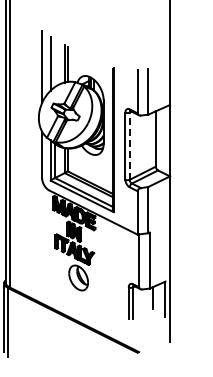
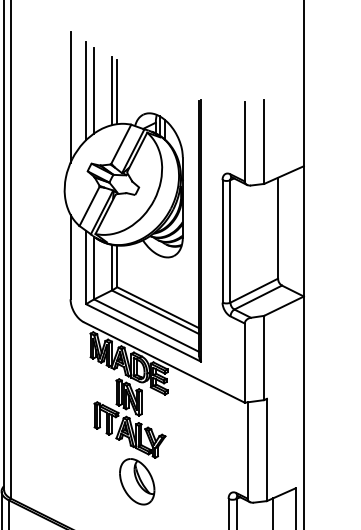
line: (55, 63) -> (94, 90), added
line: (129, 146) -> (229, 241), dashed -> solid

